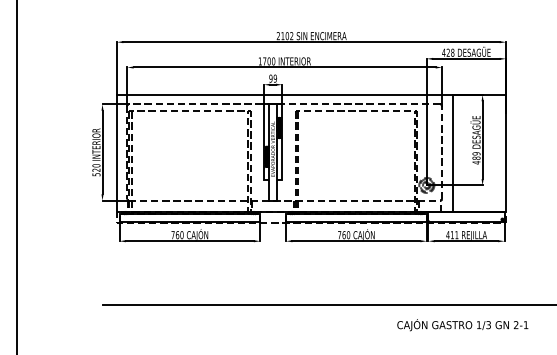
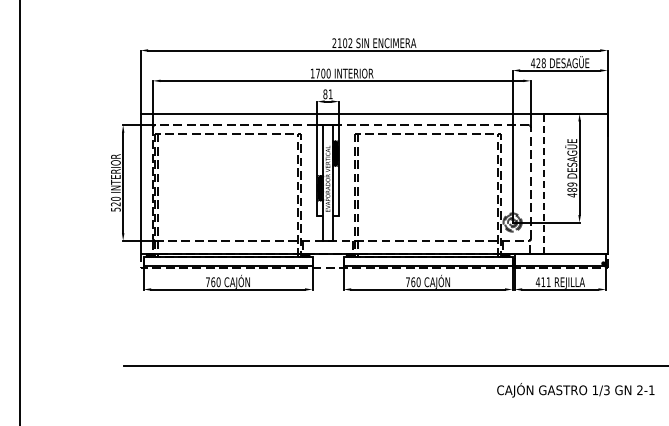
text: (272, 78) -> (327, 94), 99 -> 81
line: (452, 152) -> (543, 183), solid -> dashed
text: (462, 325) -> (575, 390), moved

